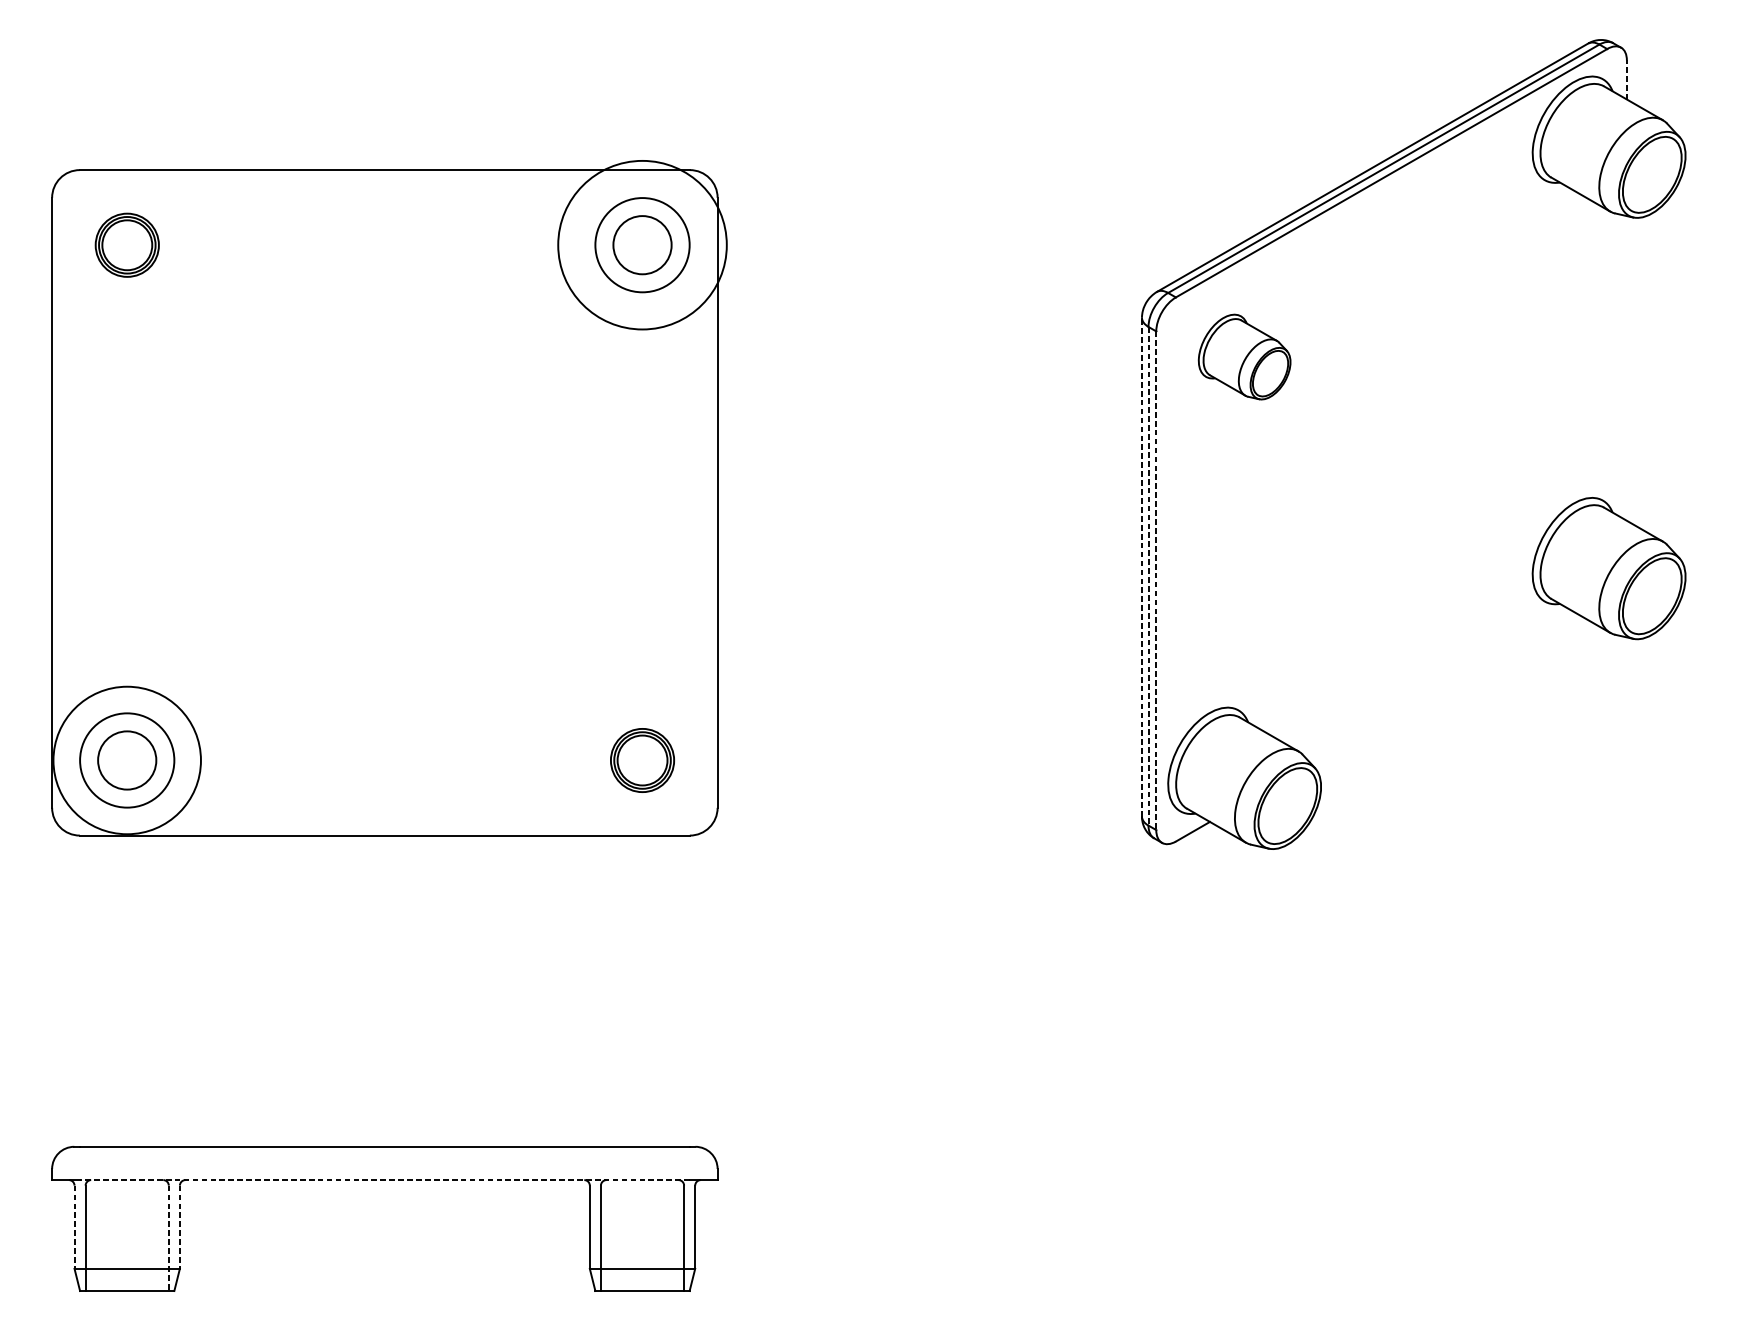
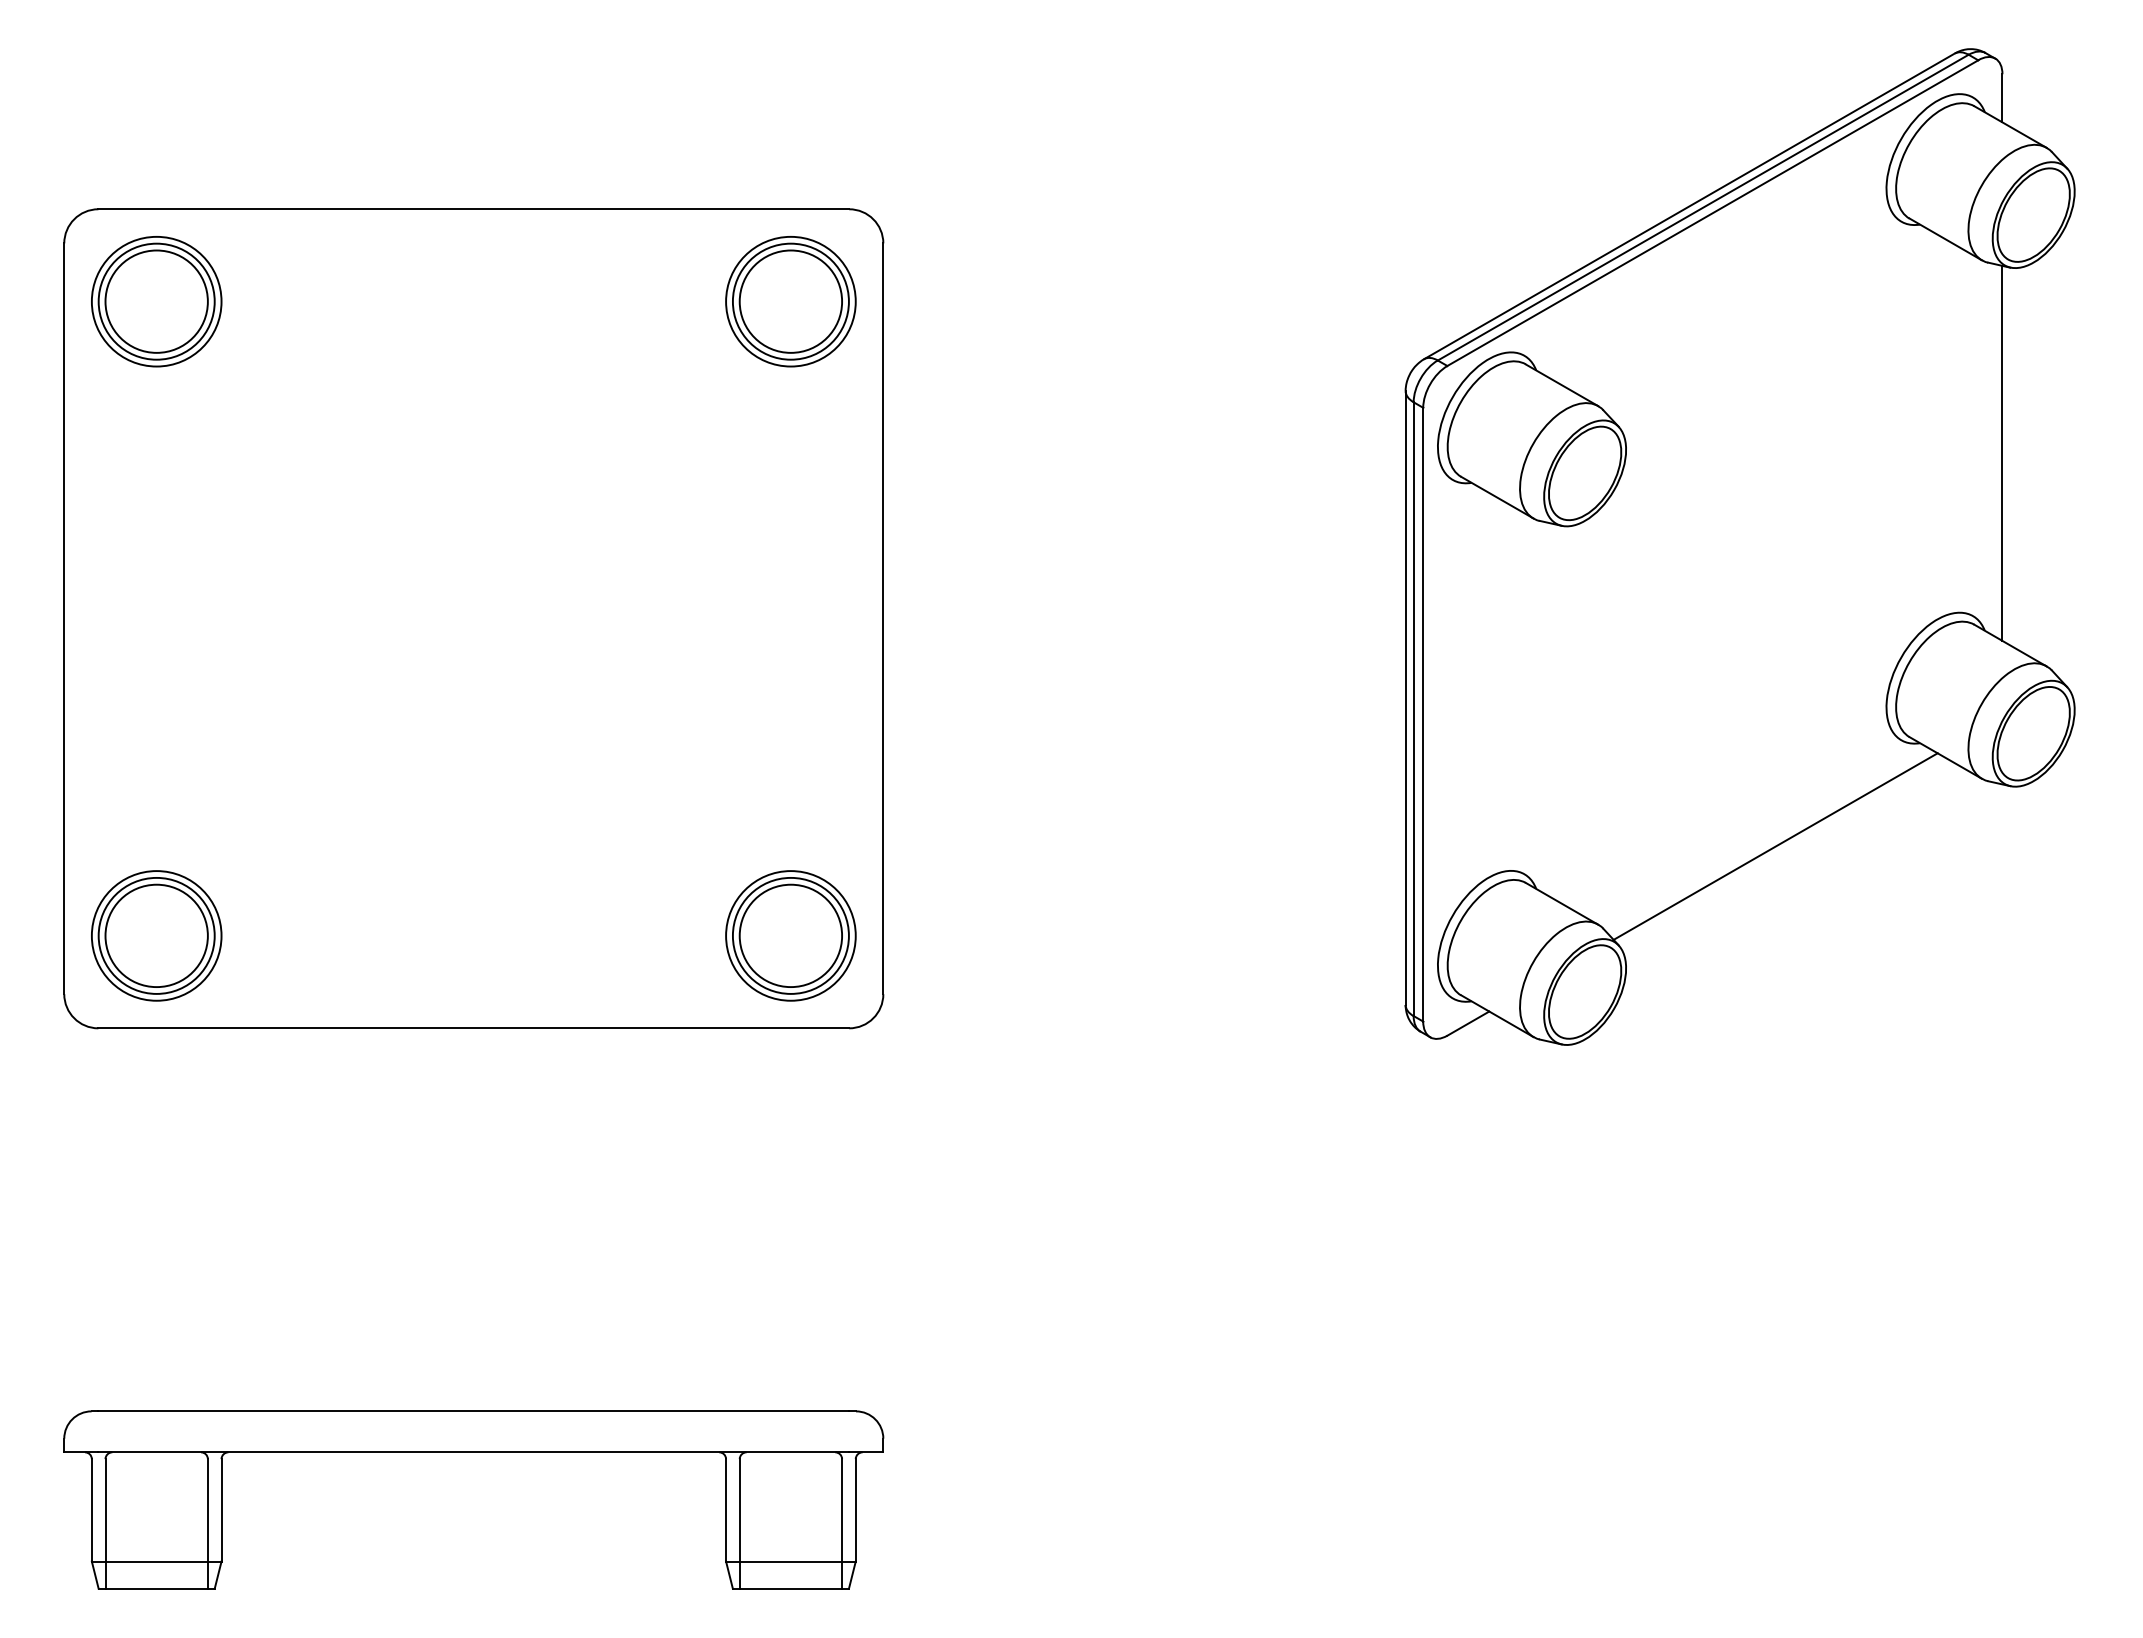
line: (1626, 79) -> (2002, 97), dashed -> solid
part: (127, 245) -> (156, 301), size x1.67
circle: (642, 245) -> (790, 301), size x0.62
circle: (642, 245) -> (790, 301), size x1.43
part: (1244, 357) -> (1531, 439), size x1.67
line: (1626, 367) -> (2002, 452), added
line: (1141, 567) -> (1405, 698), dashed -> solid
line: (1148, 576) -> (1413, 709), dashed -> solid
line: (1156, 580) -> (1423, 714), dashed -> solid
line: (1442, 687) -> (1775, 846), added
circle: (127, 760) -> (156, 935), size x0.71
circle: (127, 760) -> (156, 935), size x1.43
part: (642, 760) -> (790, 935), size x1.67
line: (384, 1180) -> (473, 1452), dashed -> solid
line: (74, 1227) -> (91, 1510), dashed -> solid
line: (179, 1227) -> (221, 1510), dashed -> solid
line: (168, 1238) -> (207, 1524), dashed -> solid

